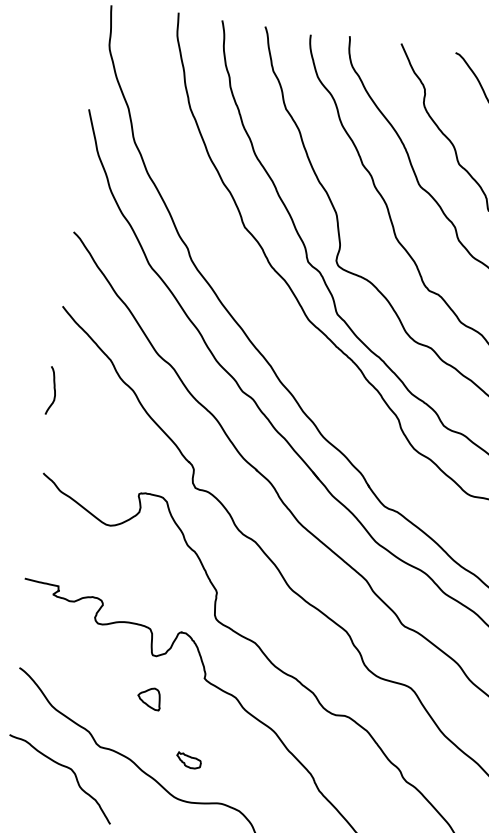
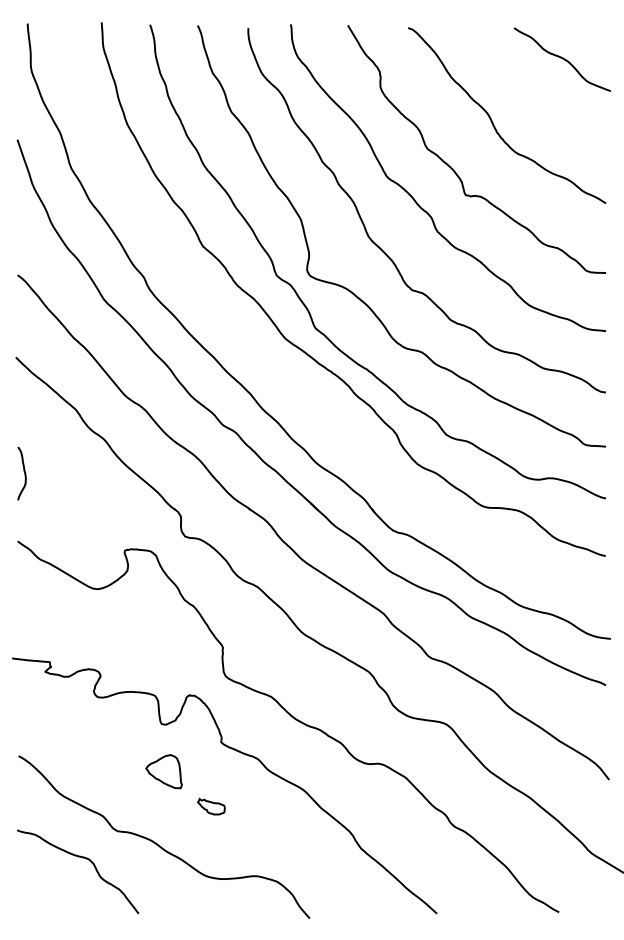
curve: (53, 389) -> (23, 471), moved
part: (148, 698) -> (163, 771), size x1.43
part: (188, 760) -> (211, 806), moved

